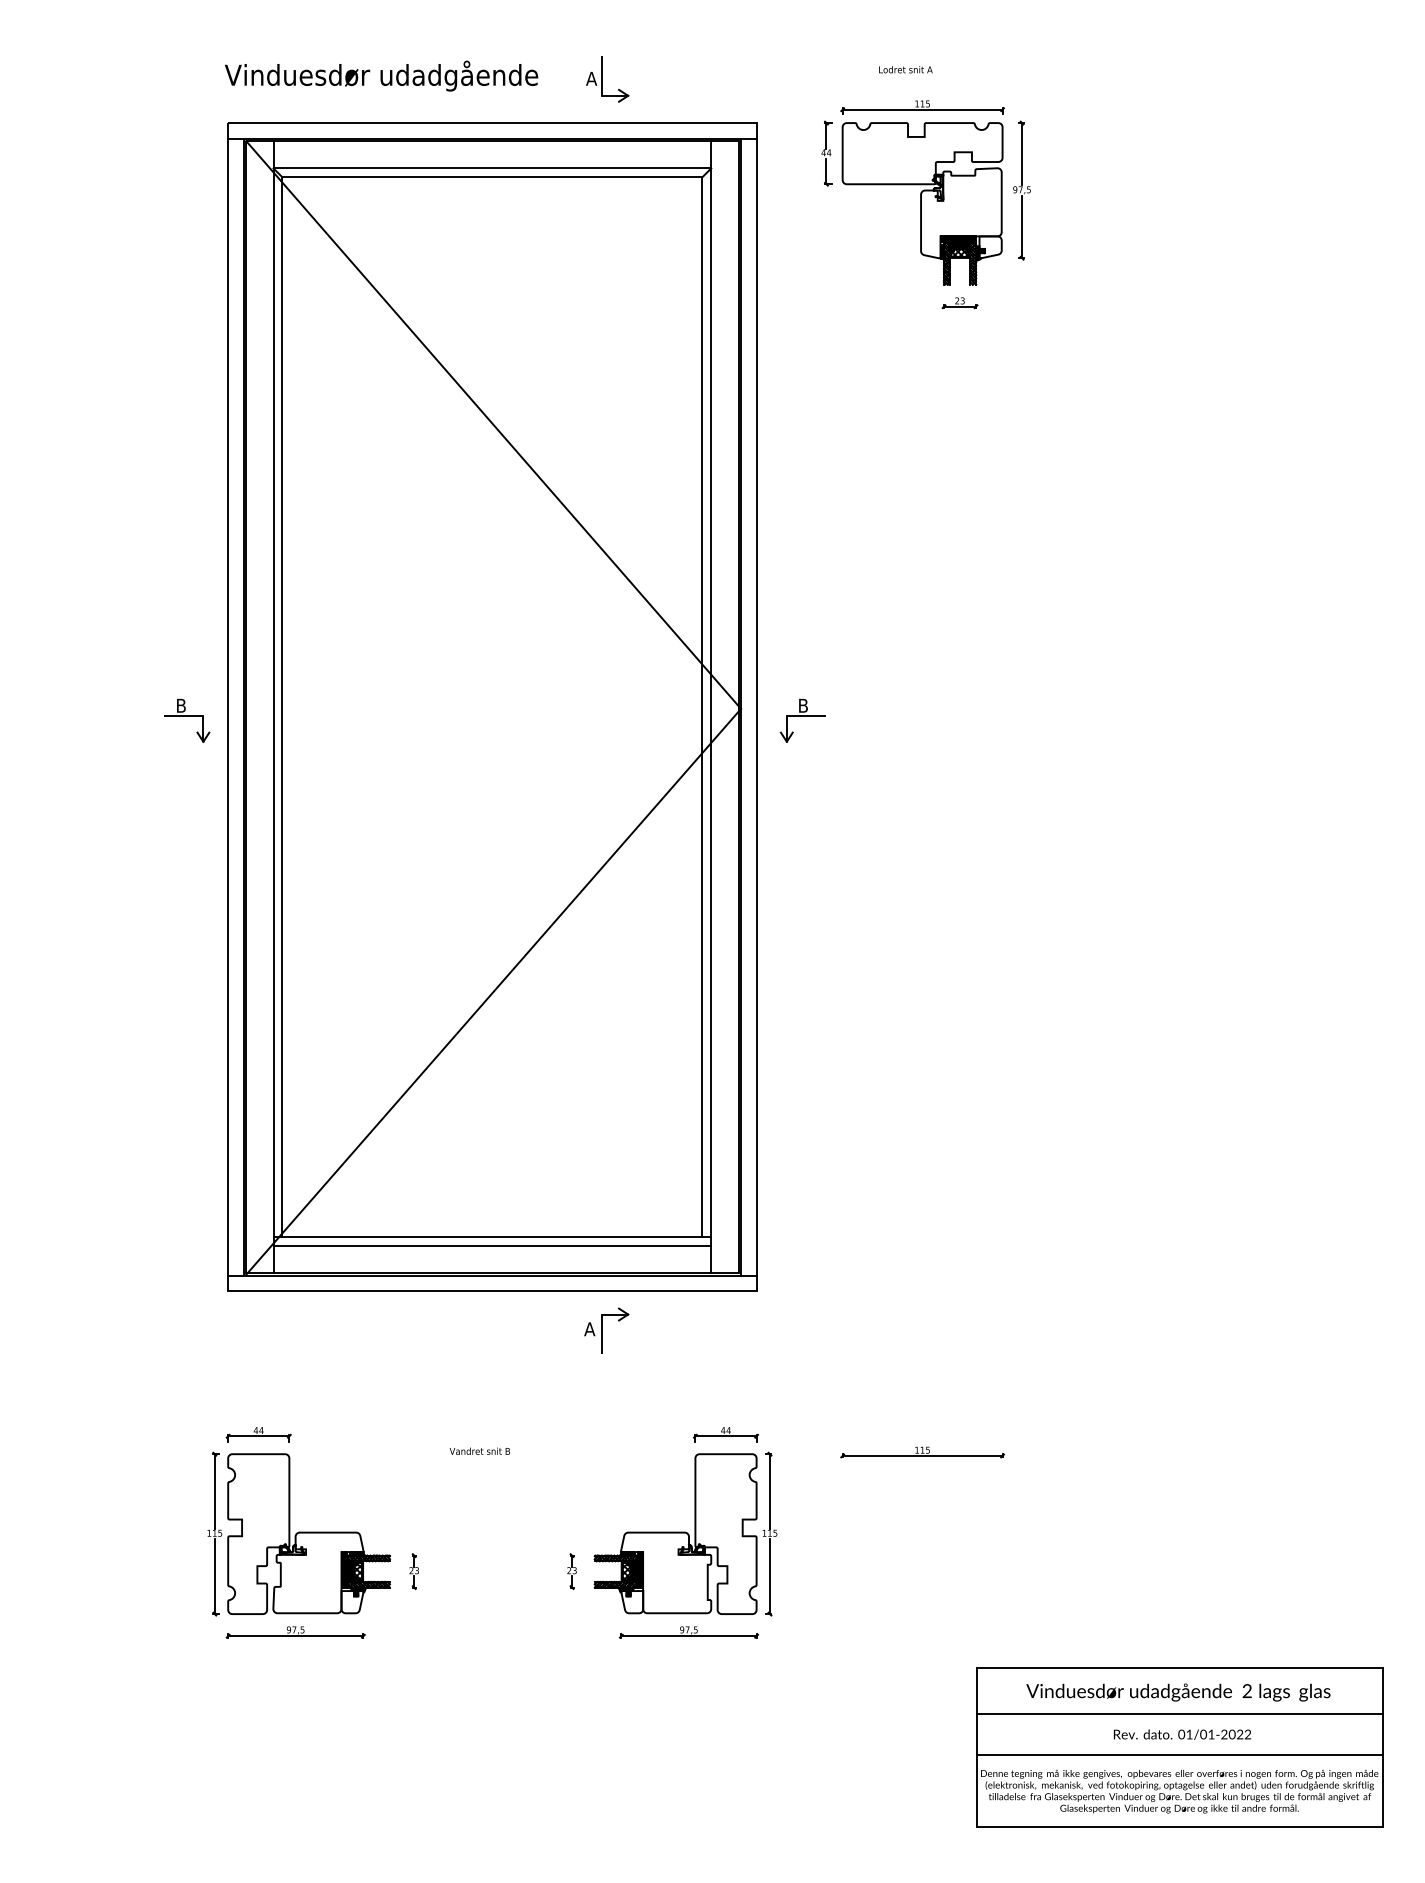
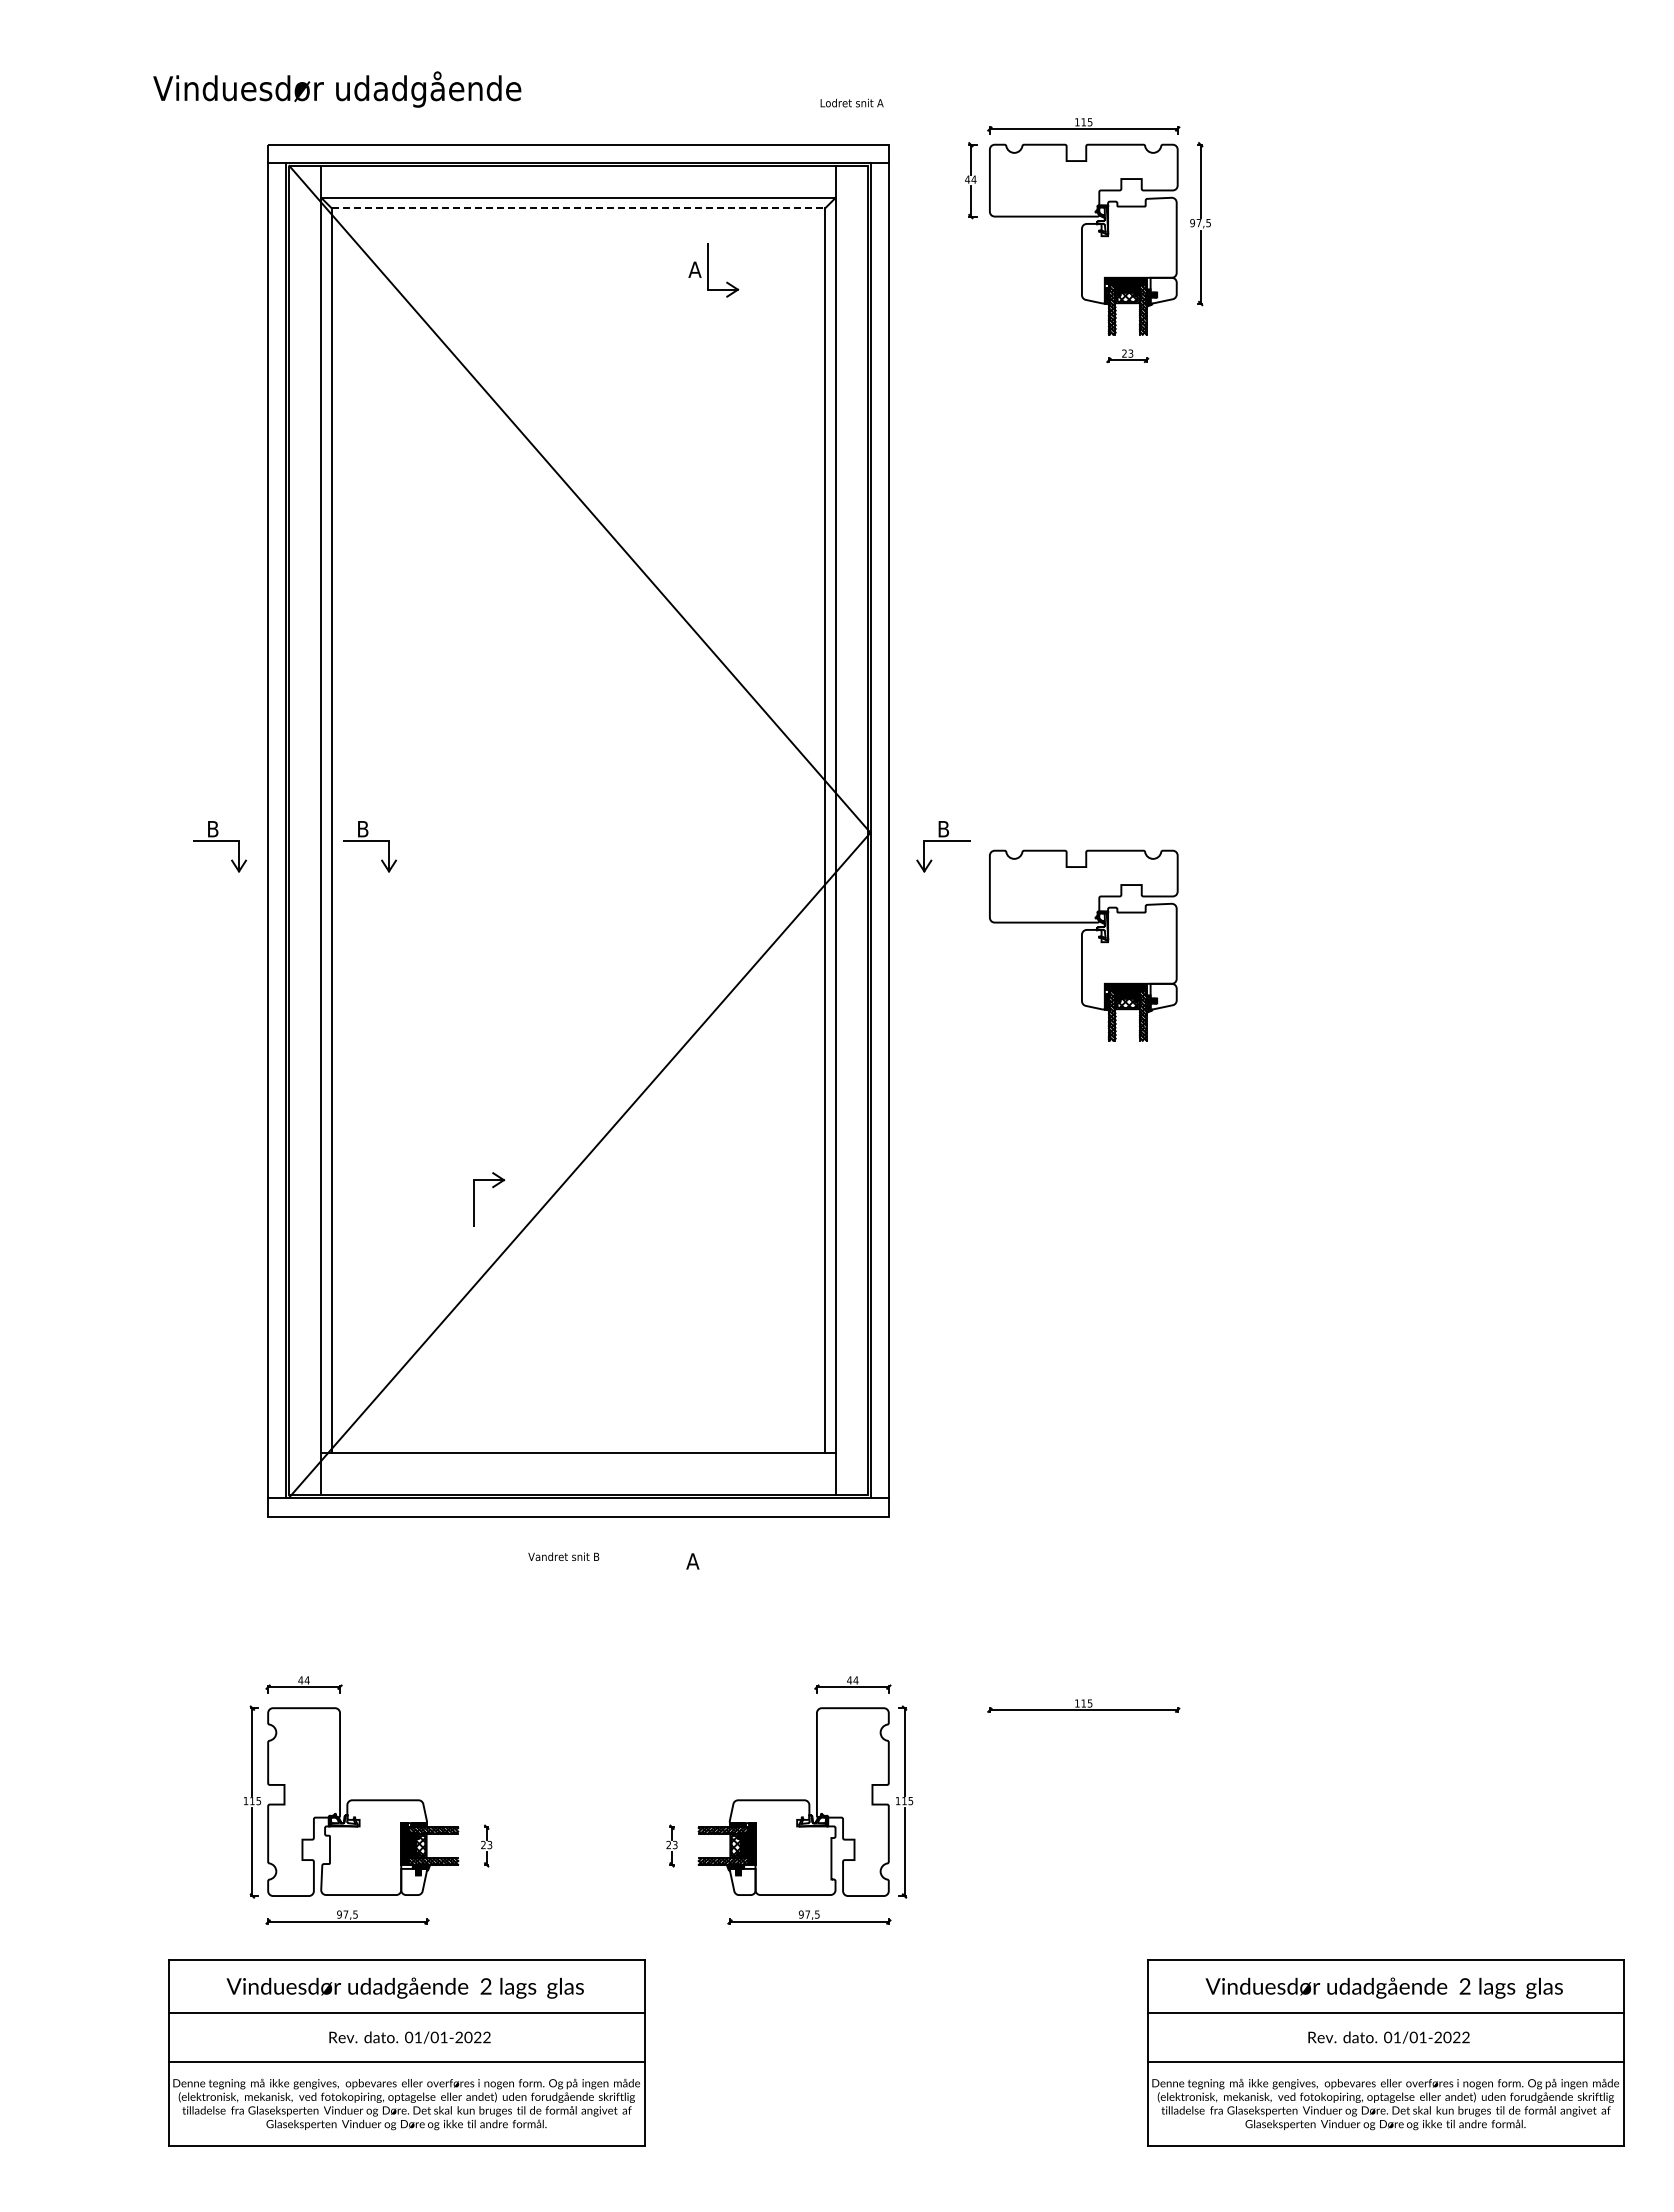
text: (905, 69) -> (851, 102), moved
text: (381, 76) -> (337, 89), moved
part: (607, 79) -> (713, 270), moved
line: (492, 177) -> (578, 208), solid -> dashed
part: (315, 720) -> (370, 846), added
part: (922, 804) -> (1083, 945), added
line: (492, 1245) -> (578, 1463), removed
part: (619, 1321) -> (493, 1188), moved
text: (479, 1451) -> (563, 1556), moved
part: (345, 1747) -> (406, 2052), added

